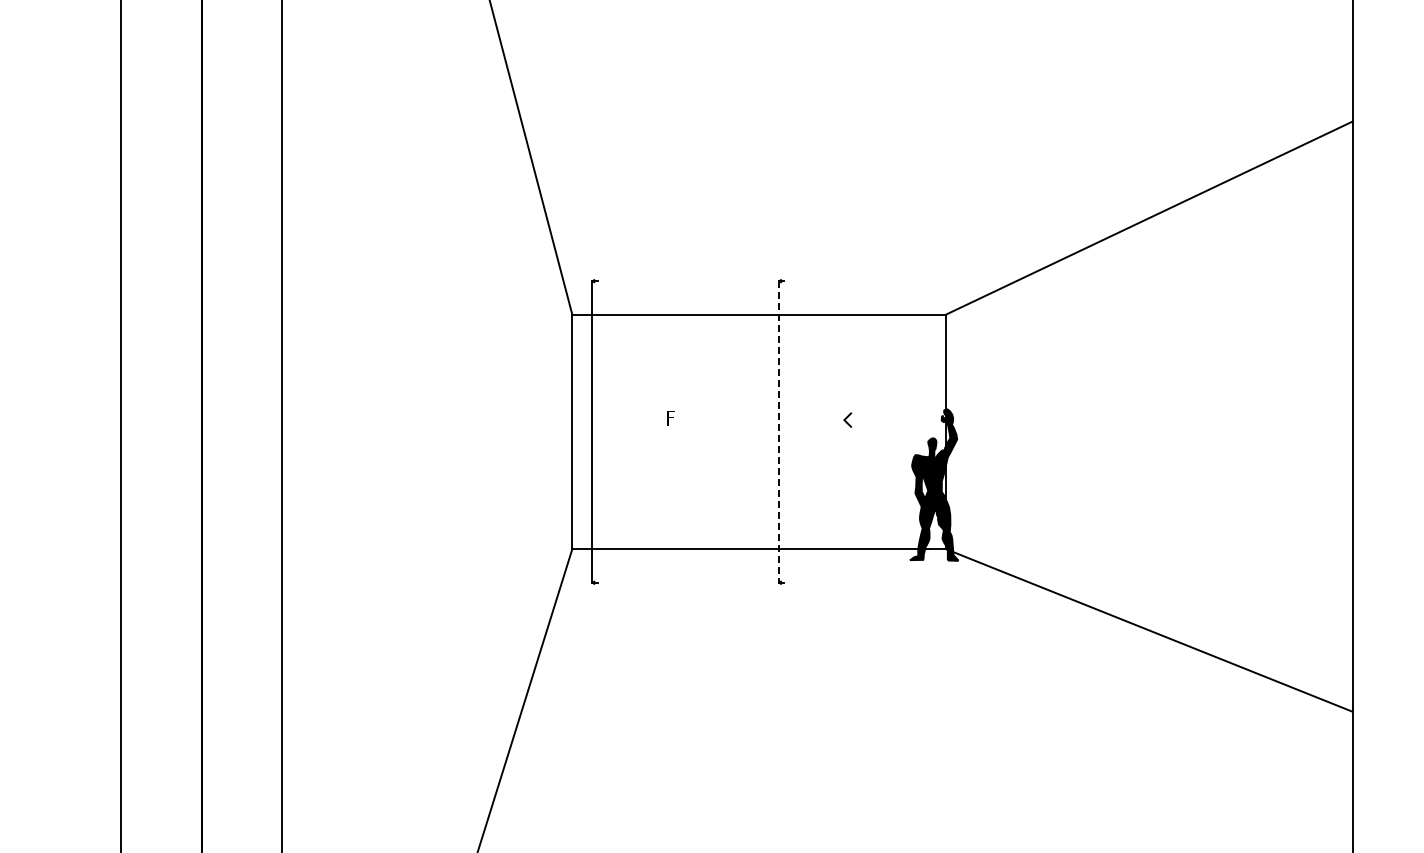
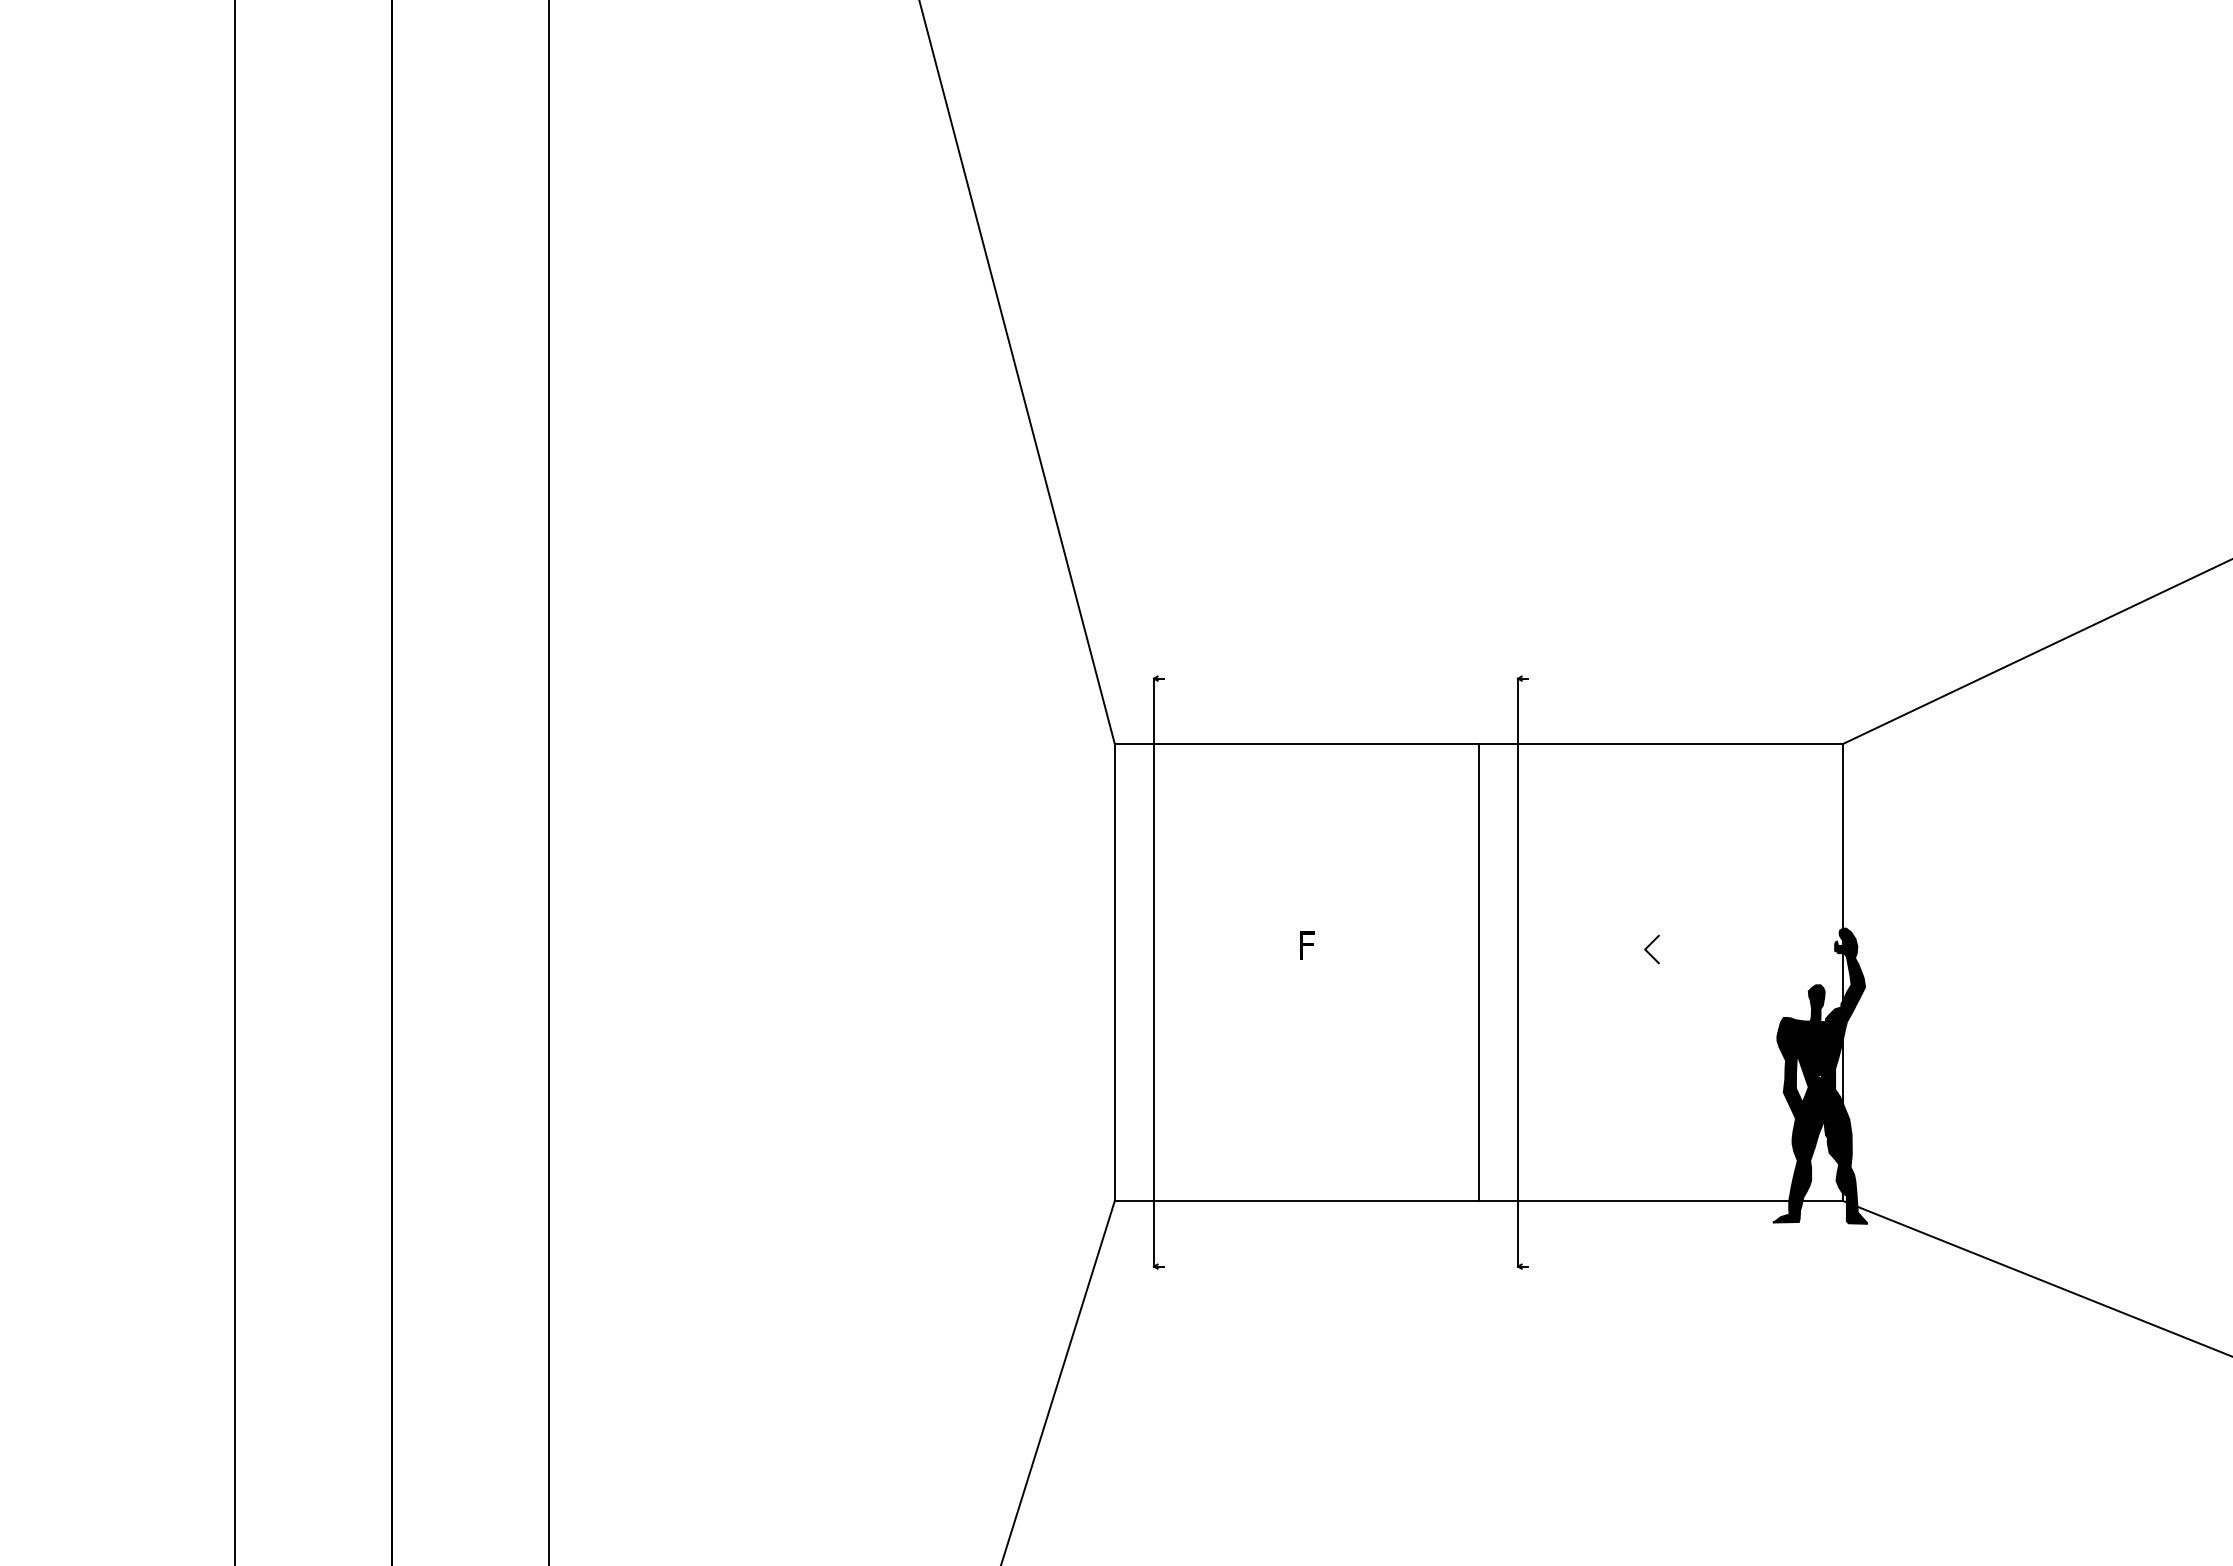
line: (759, 431) -> (1479, 971), added
line: (779, 431) -> (1518, 971), dashed -> solid

